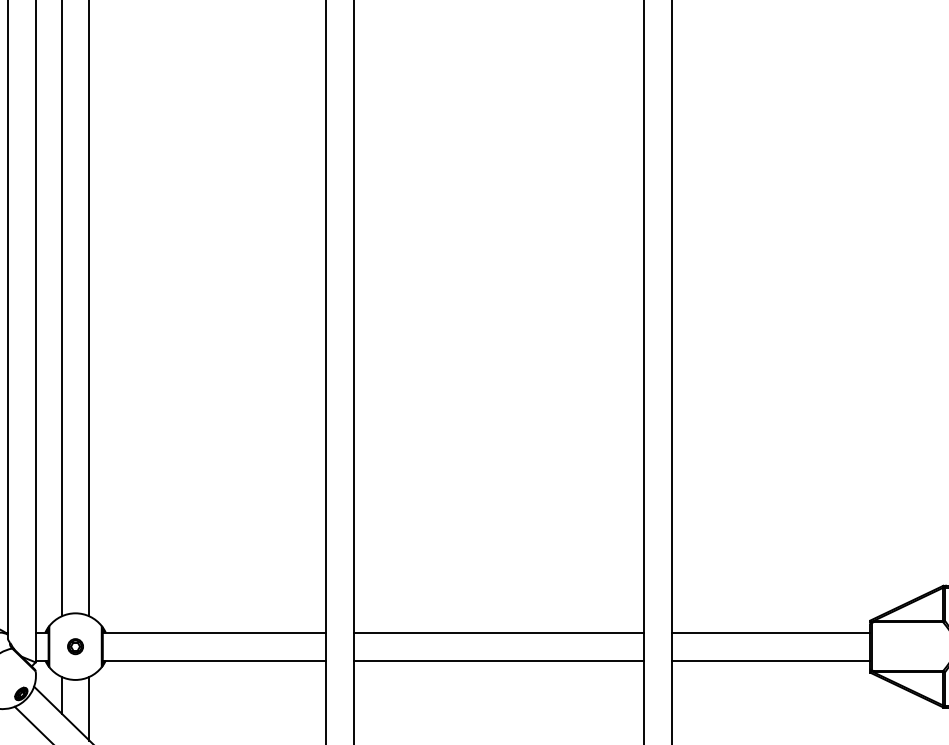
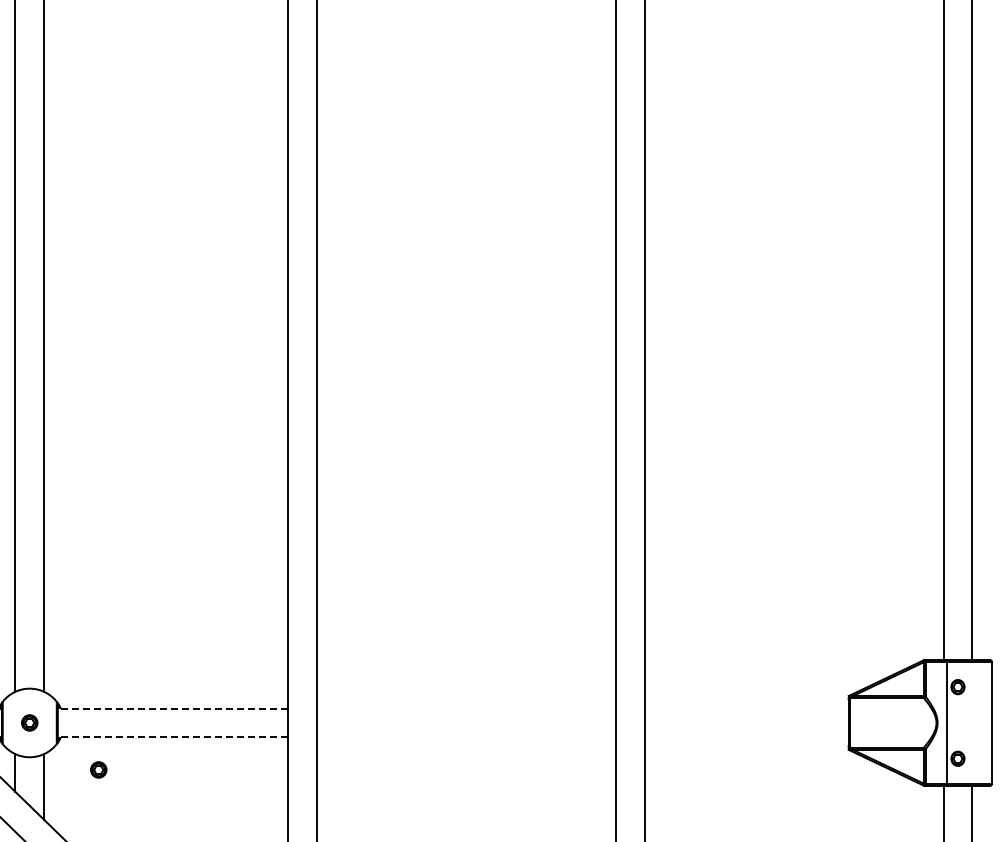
line: (214, 632) -> (172, 708), solid -> dashed
line: (498, 632) -> (465, 708), removed
line: (771, 632) -> (746, 708), removed
line: (214, 660) -> (172, 737), solid -> dashed
line: (498, 660) -> (465, 737), removed
line: (771, 660) -> (746, 737), removed
part: (142, 691) -> (98, 769), added

